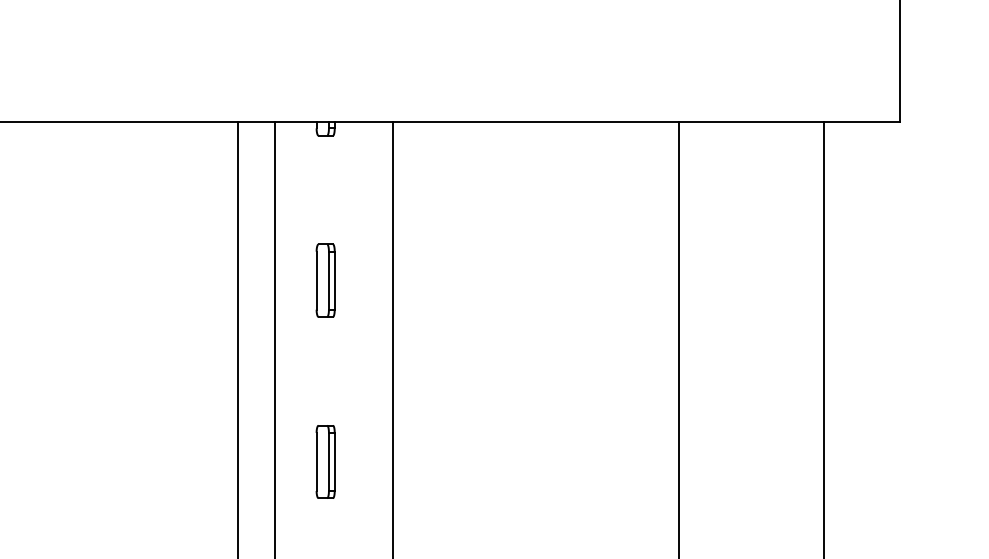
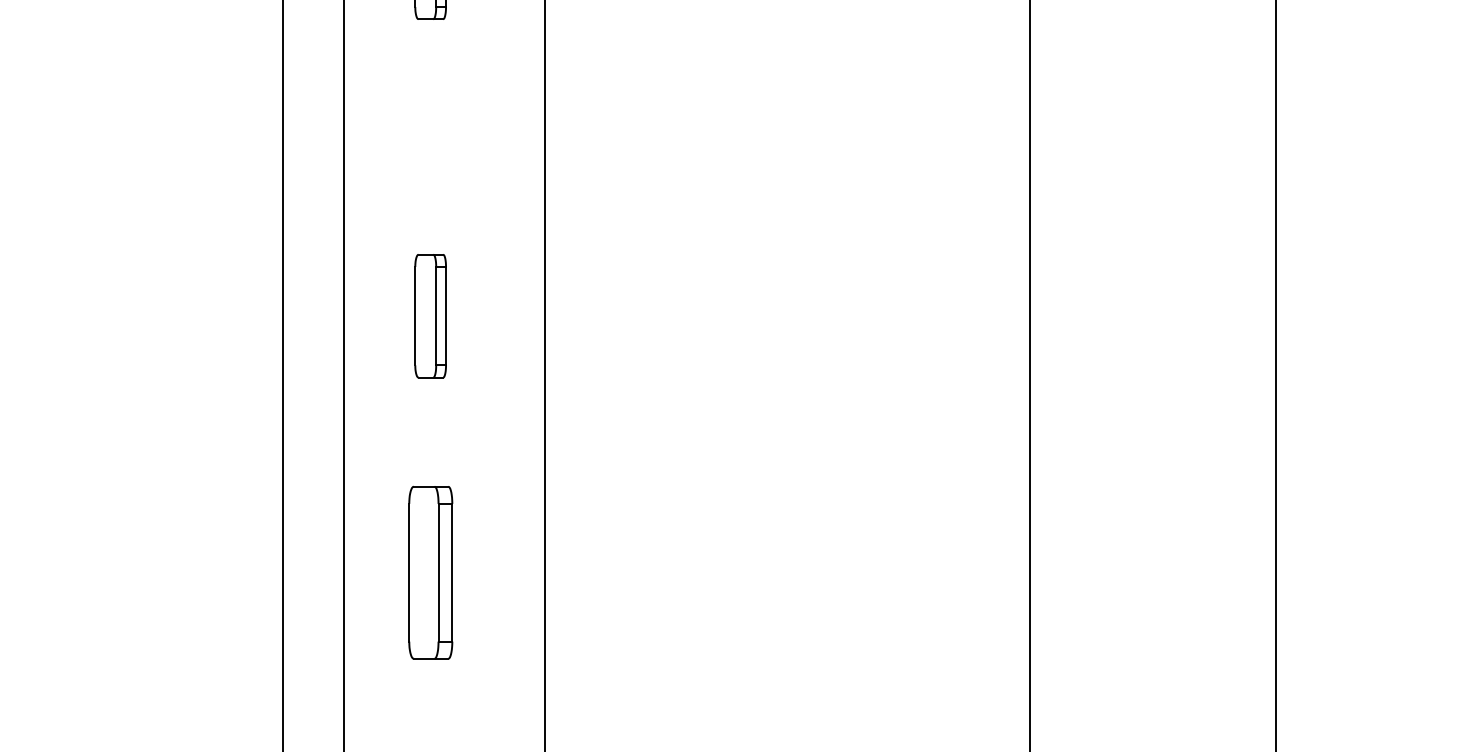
part: (325, 280) -> (430, 315), moved
part: (325, 461) -> (430, 571), size x1.4

